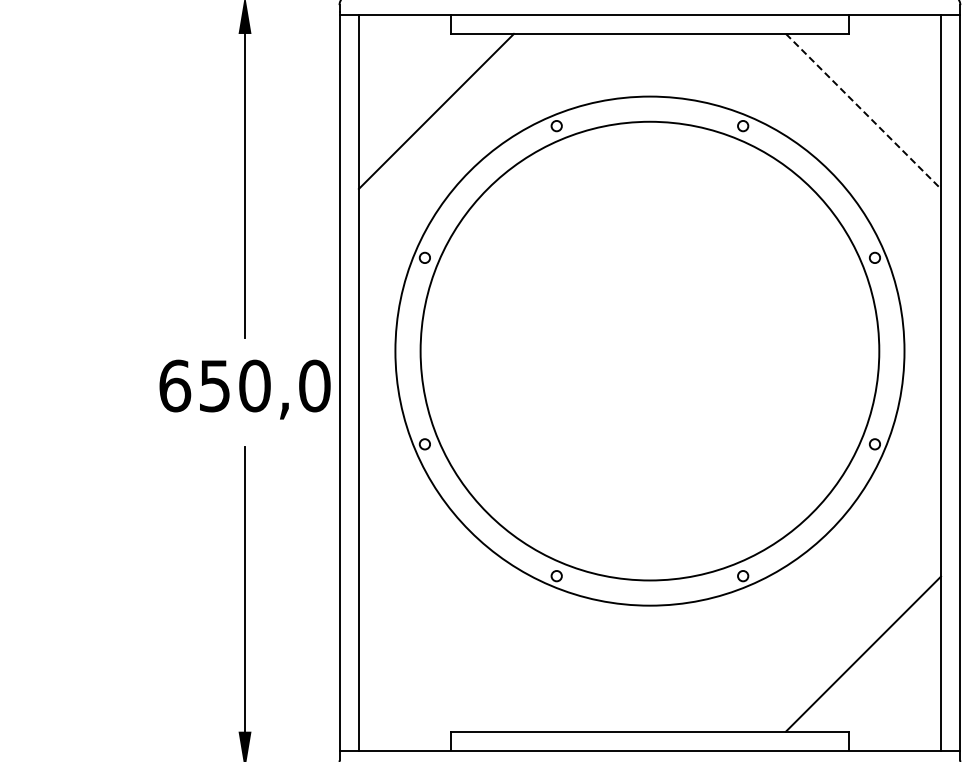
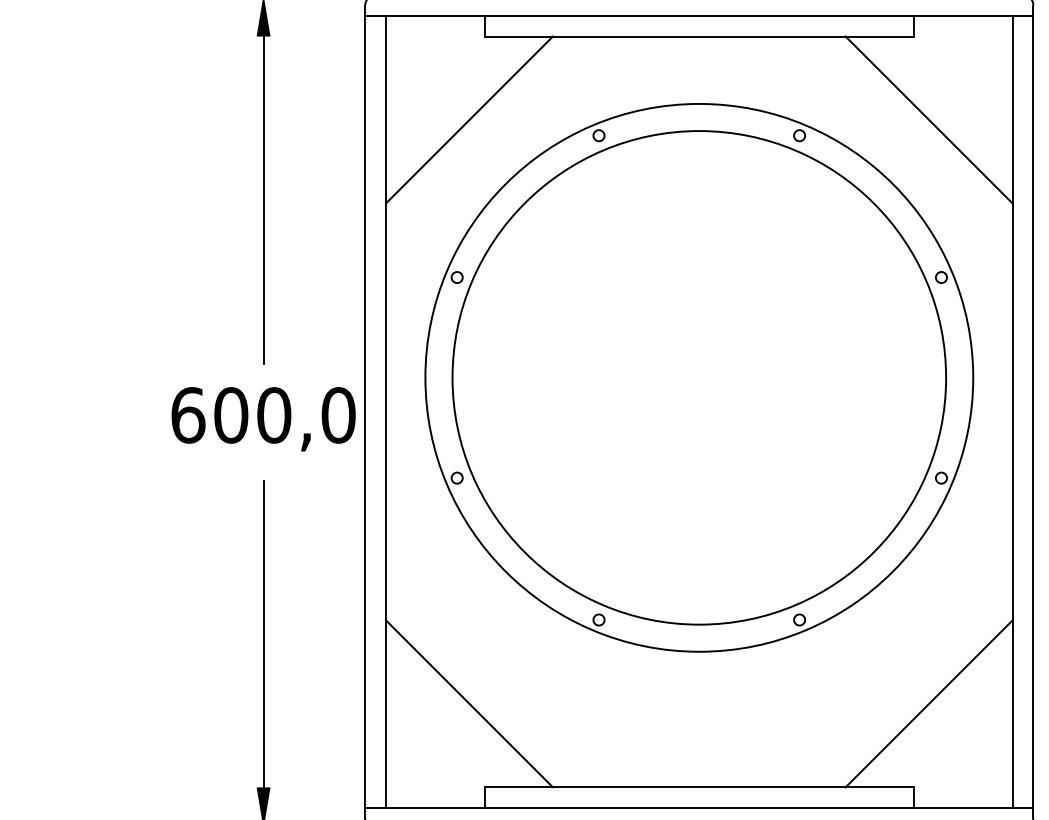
line: (863, 111) -> (929, 119), dashed -> solid
text: (214, 385) -> (230, 414), 650,0 -> 600,0
line: (435, 653) -> (468, 703), added

